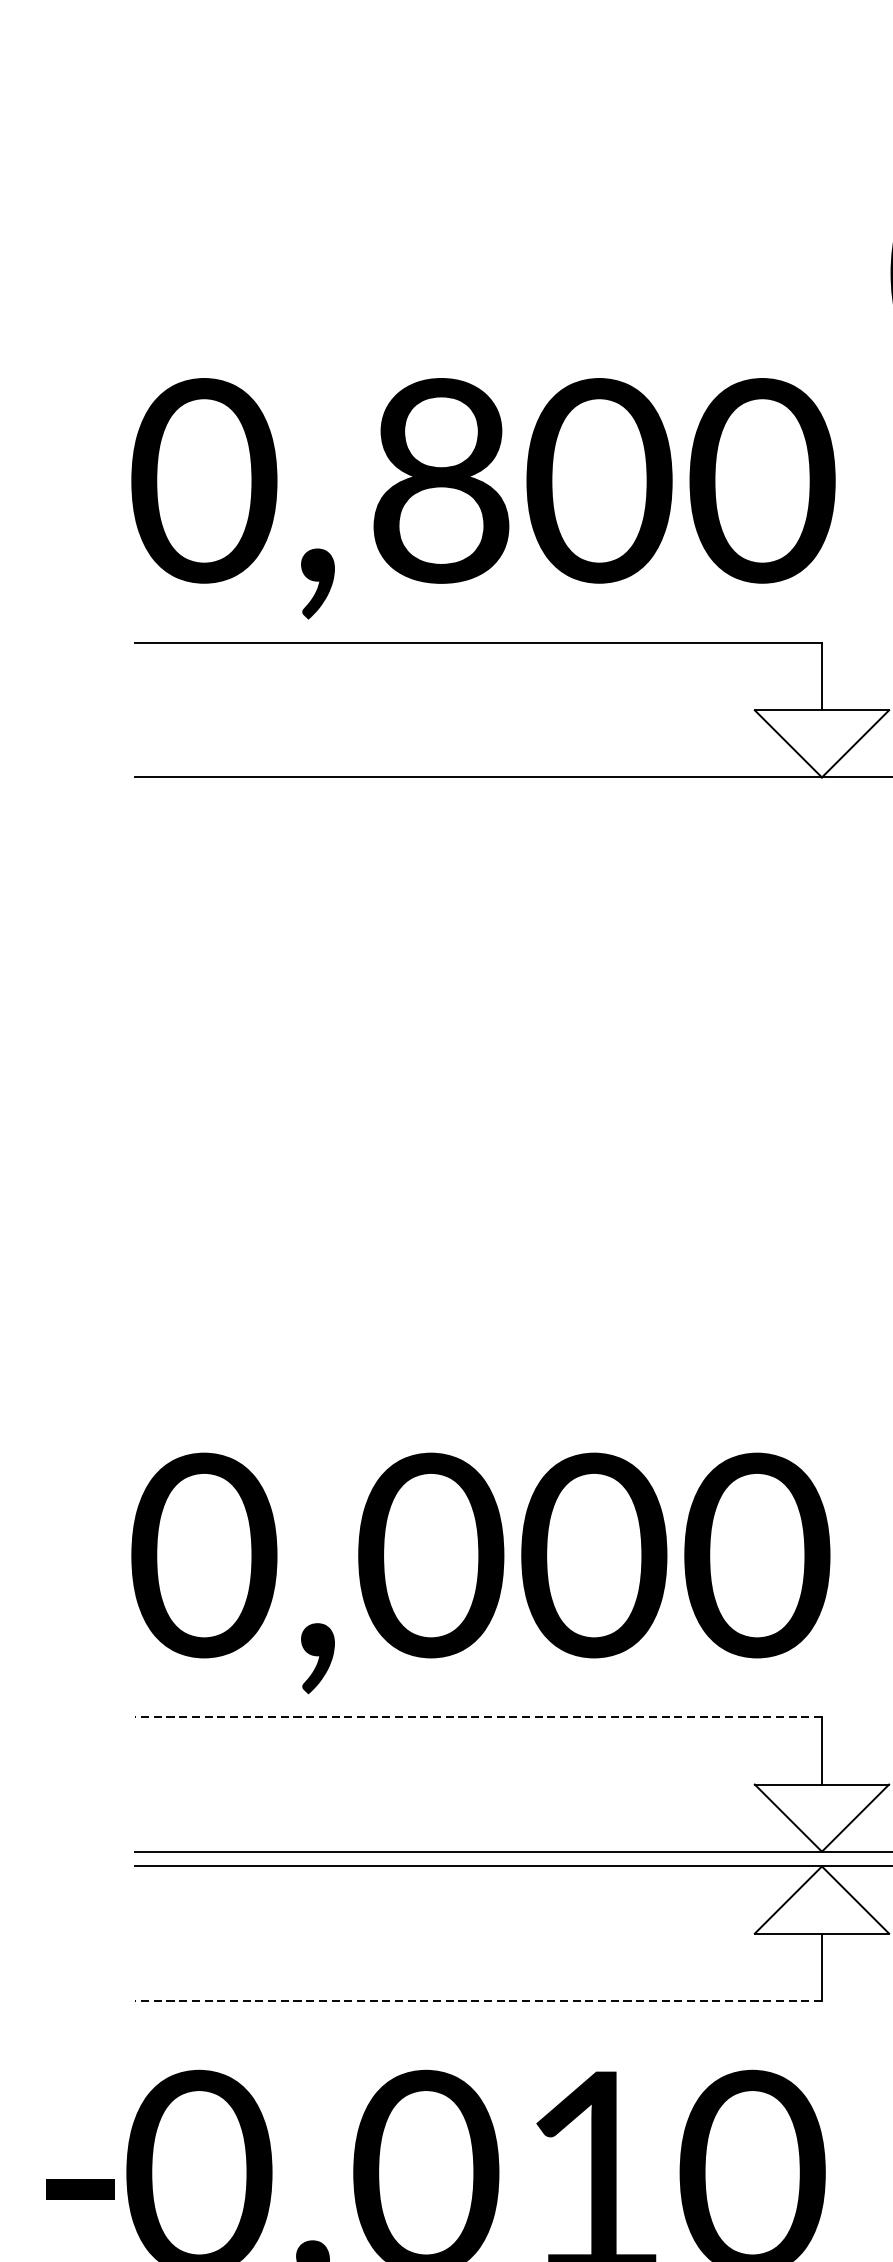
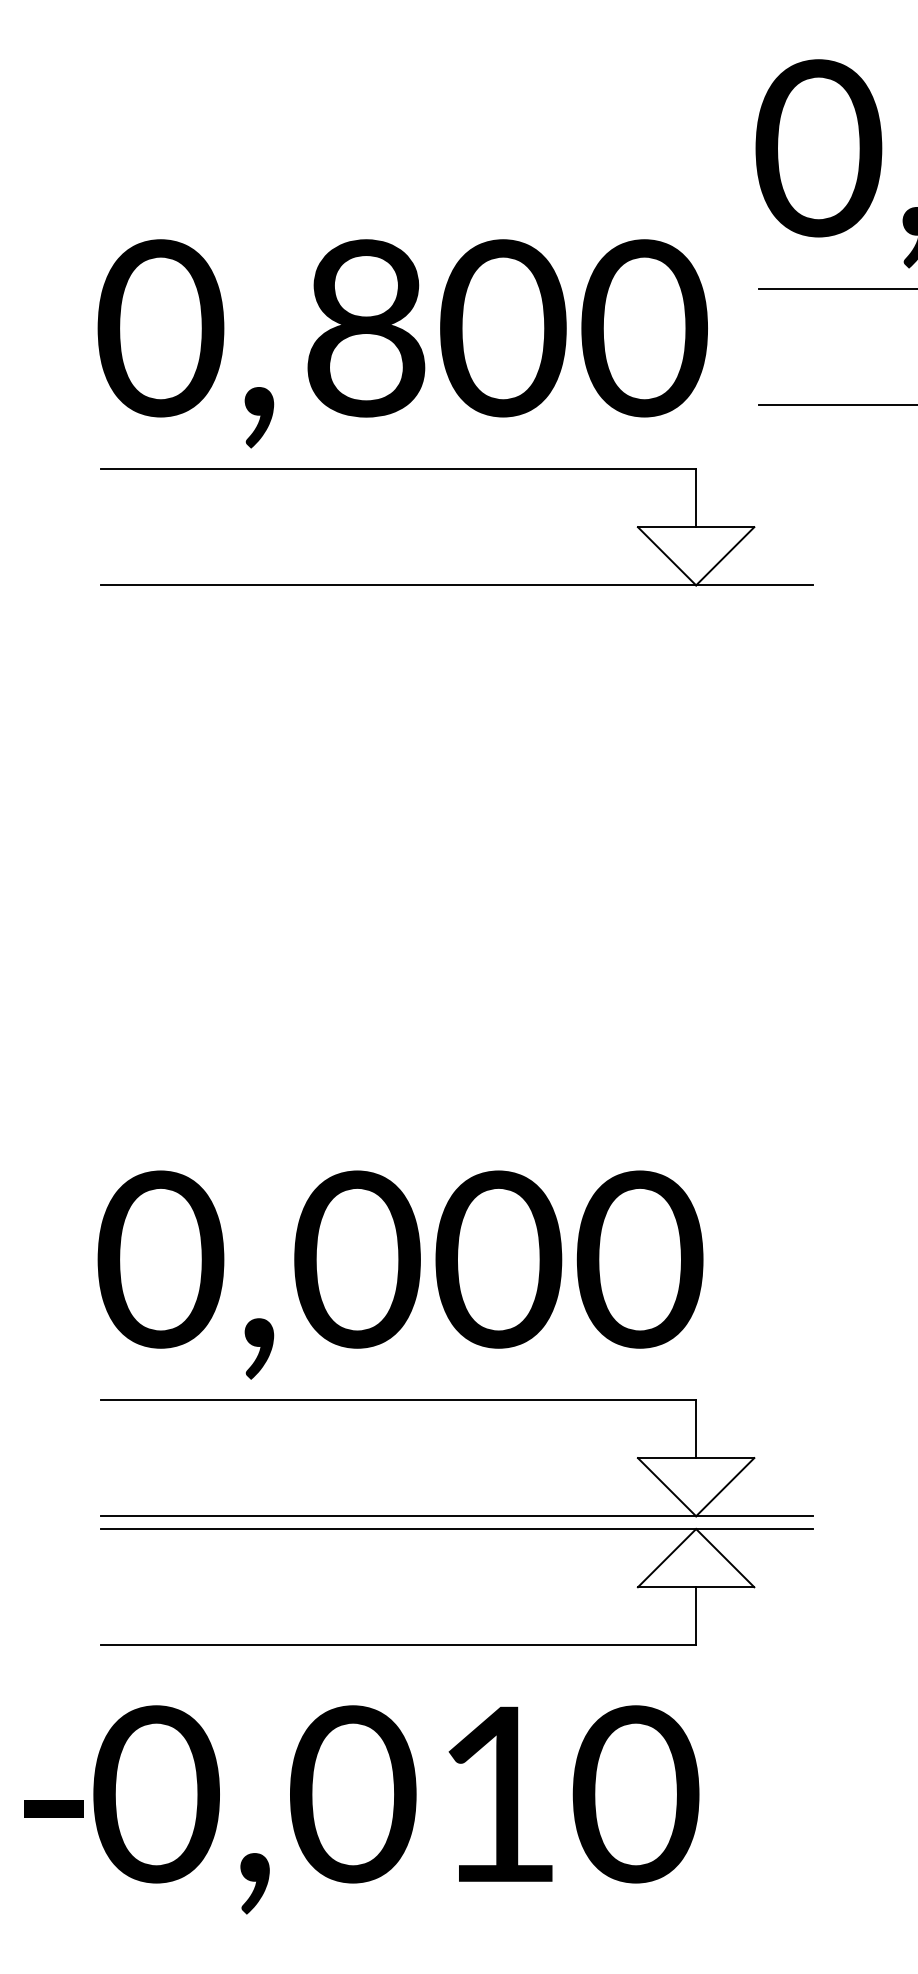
line: (478, 1716) -> (398, 1399), dashed -> solid
line: (478, 2000) -> (398, 1645), dashed -> solid

